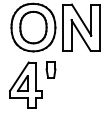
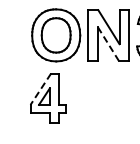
line: (81, 35) -> (108, 43), solid -> dashed
part: (51, 69) -> (75, 81), removed
line: (19, 77) -> (40, 89), solid -> dashed

